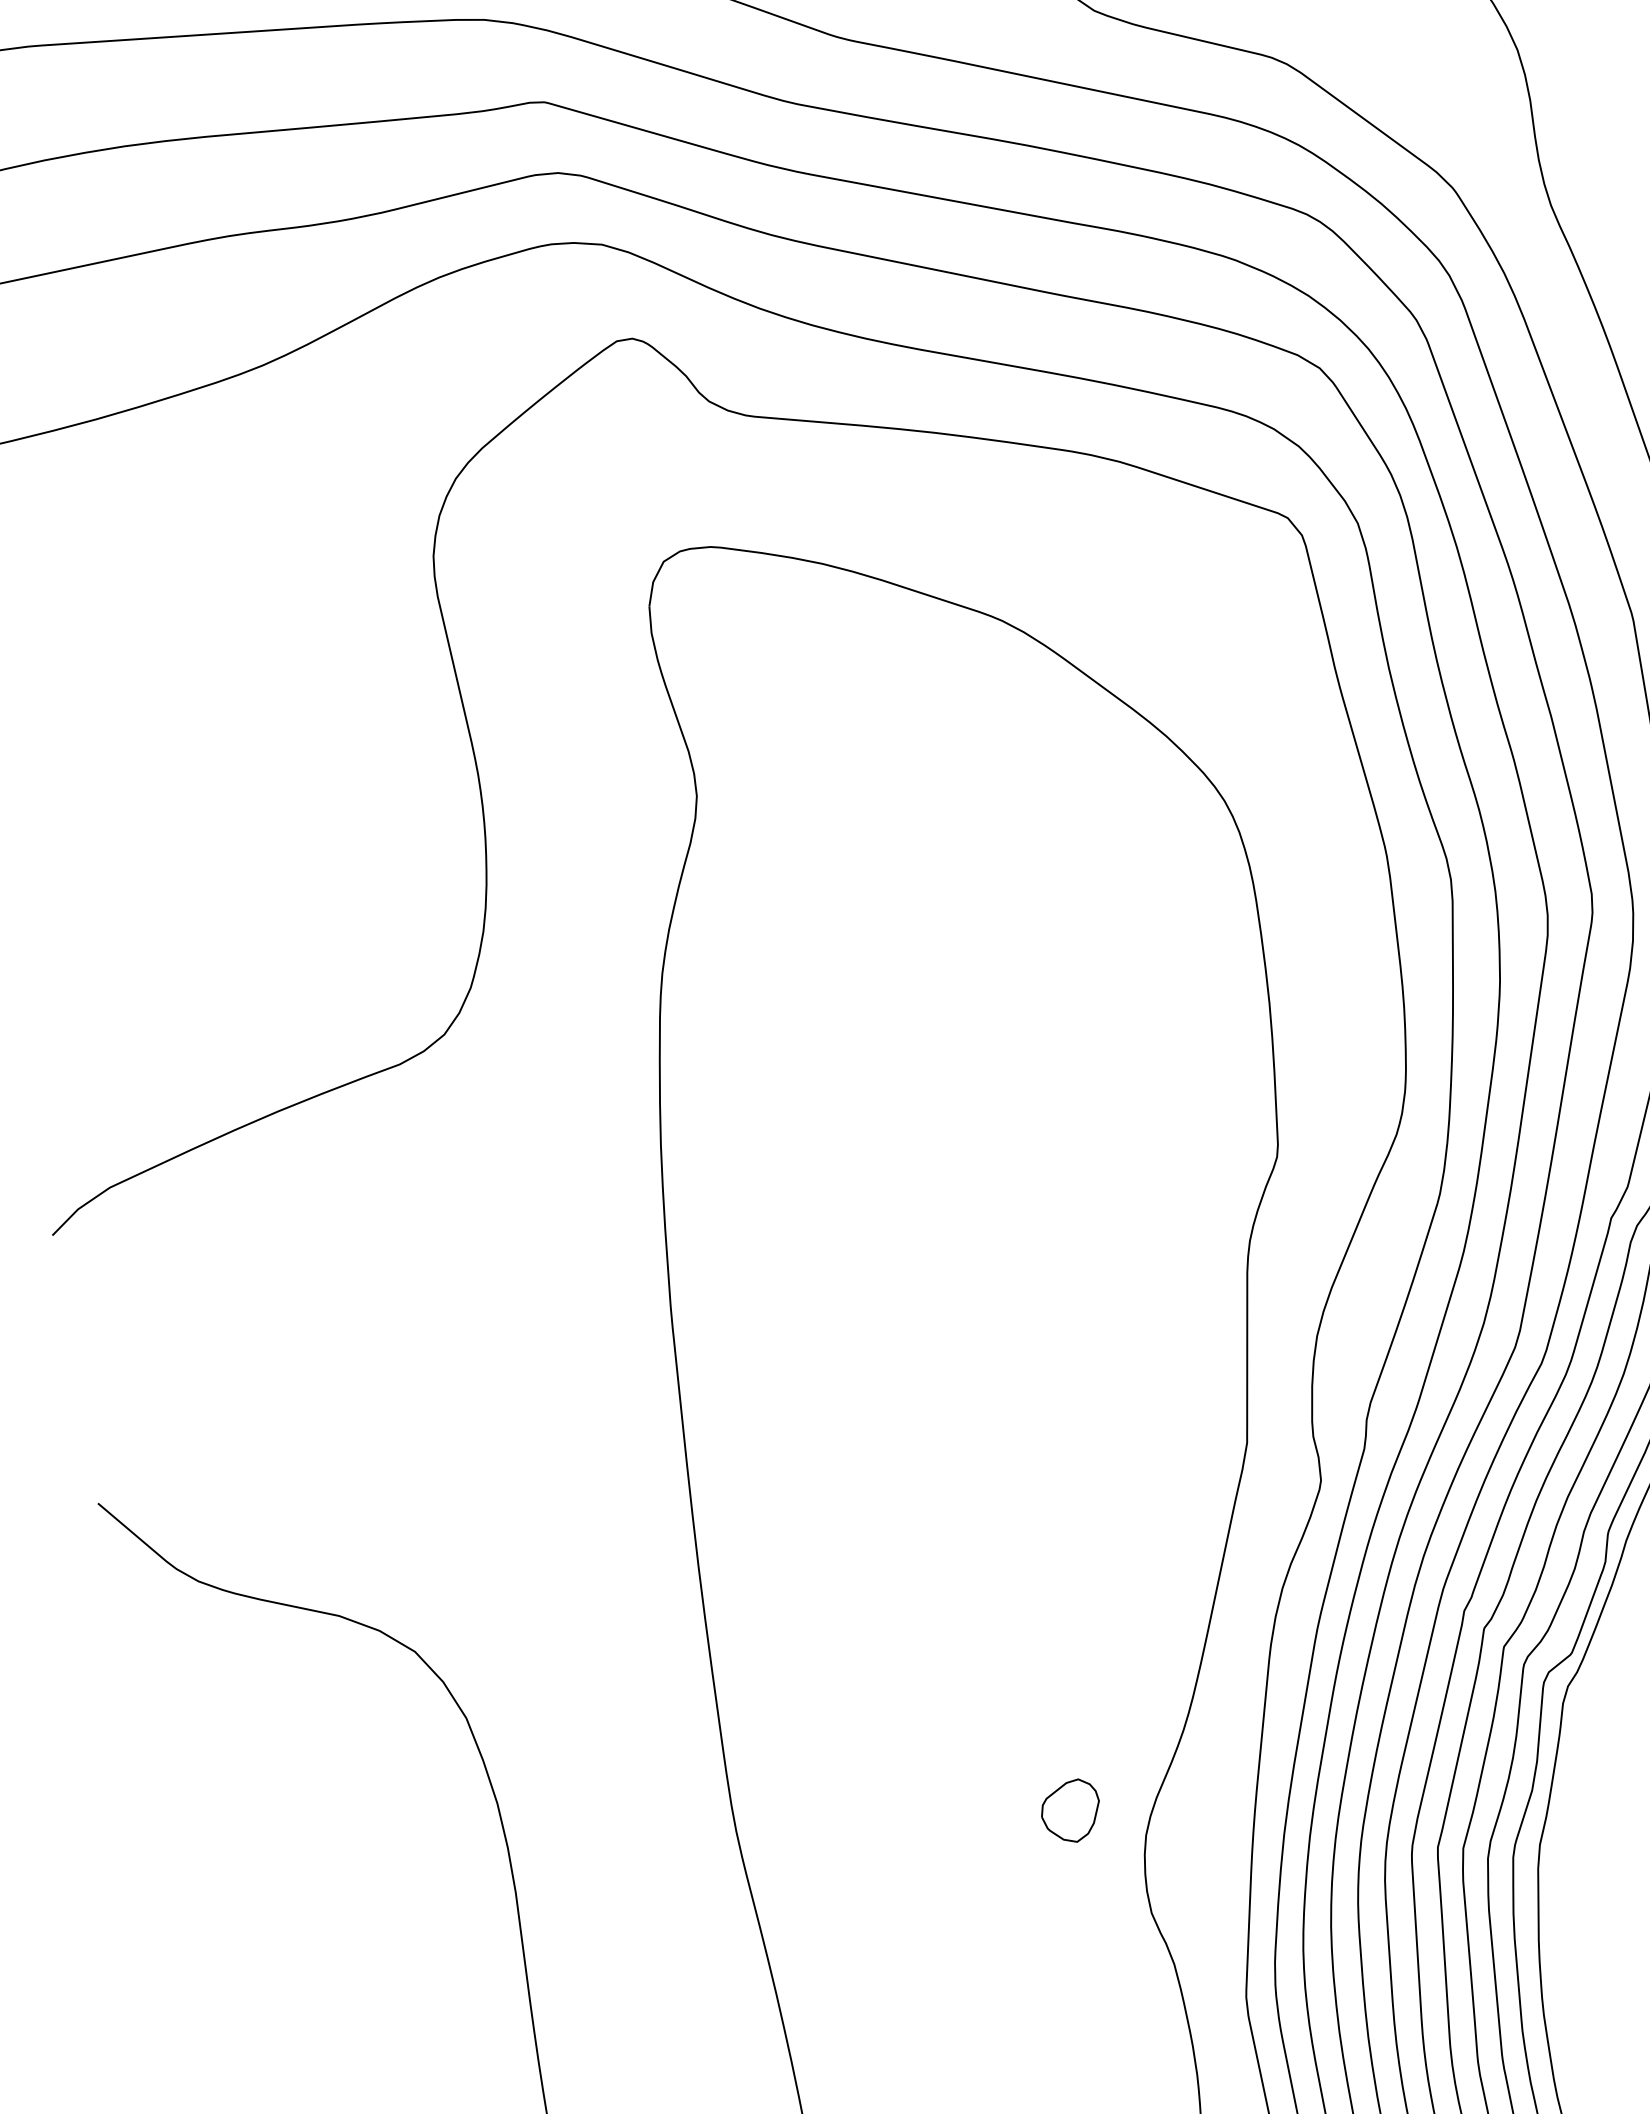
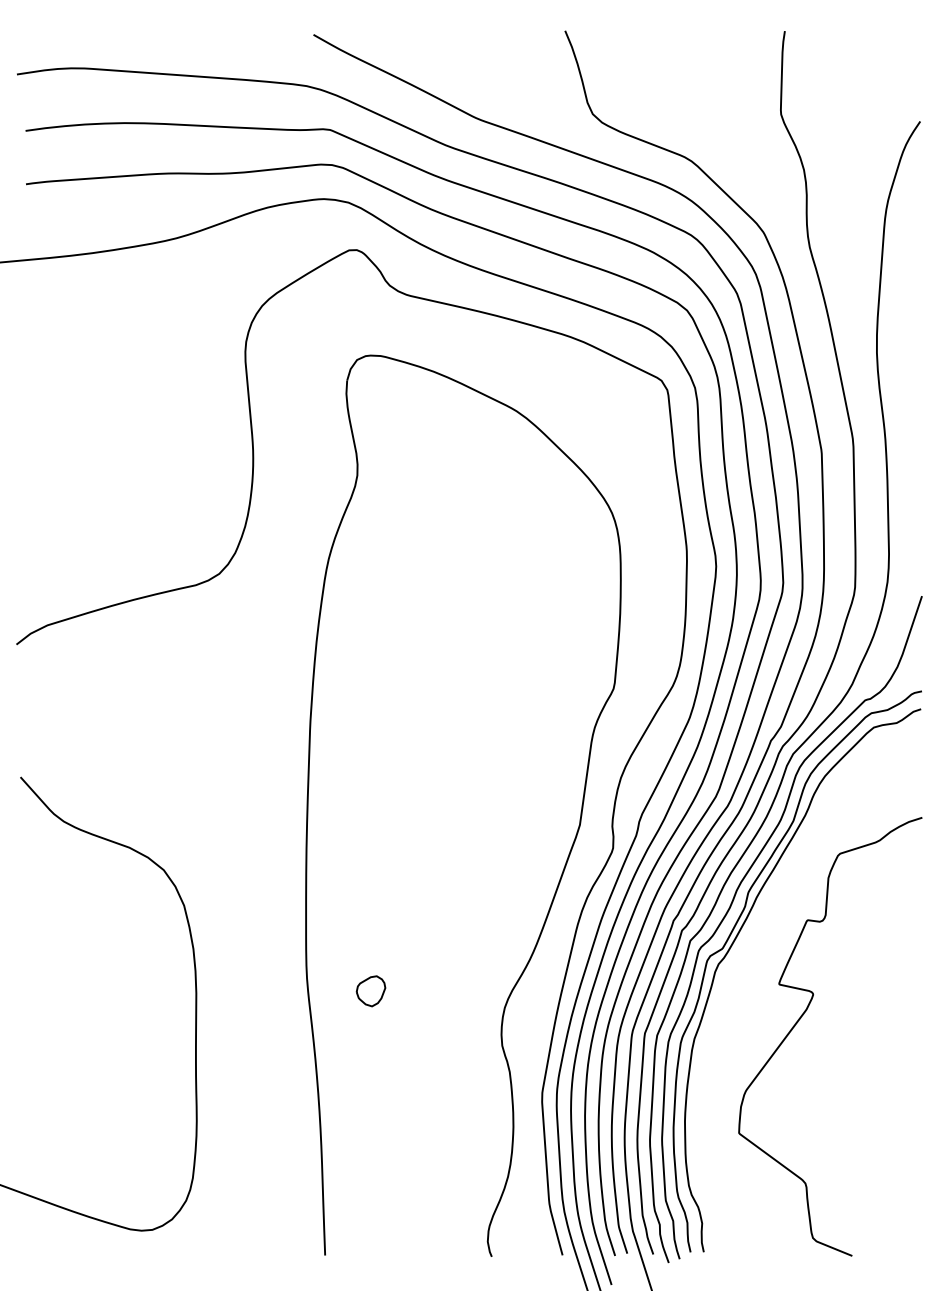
part: (1069, 1812) -> (370, 991), moved

